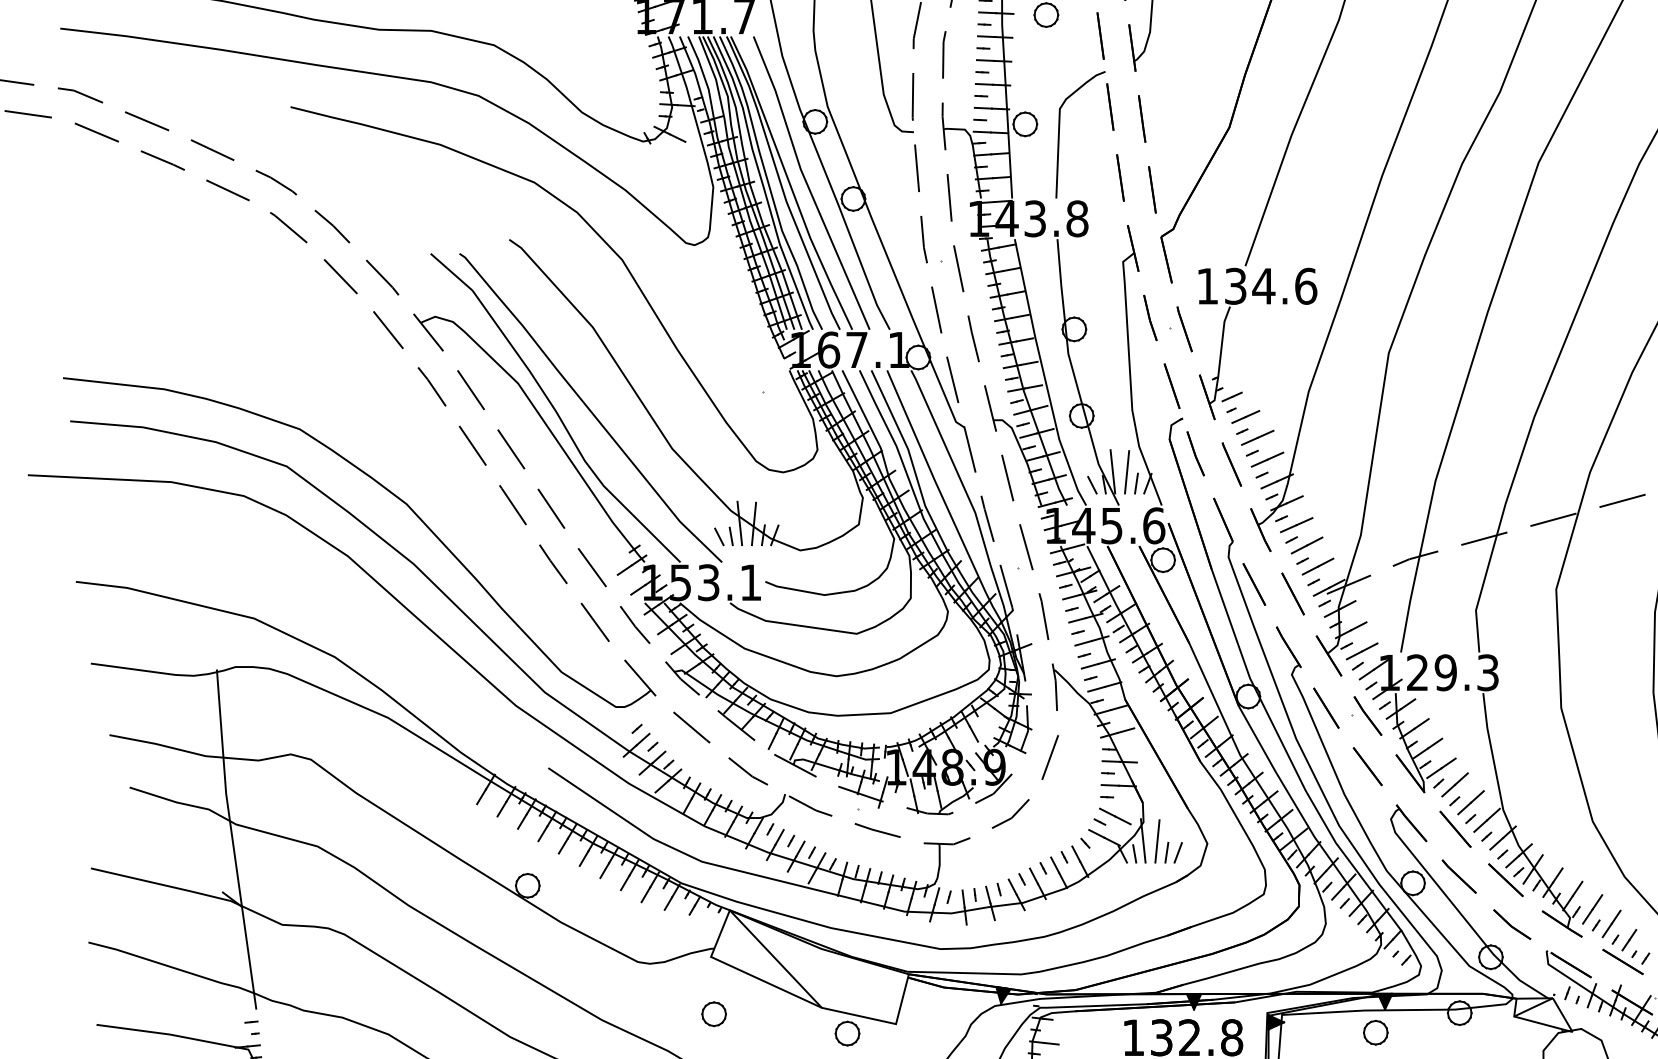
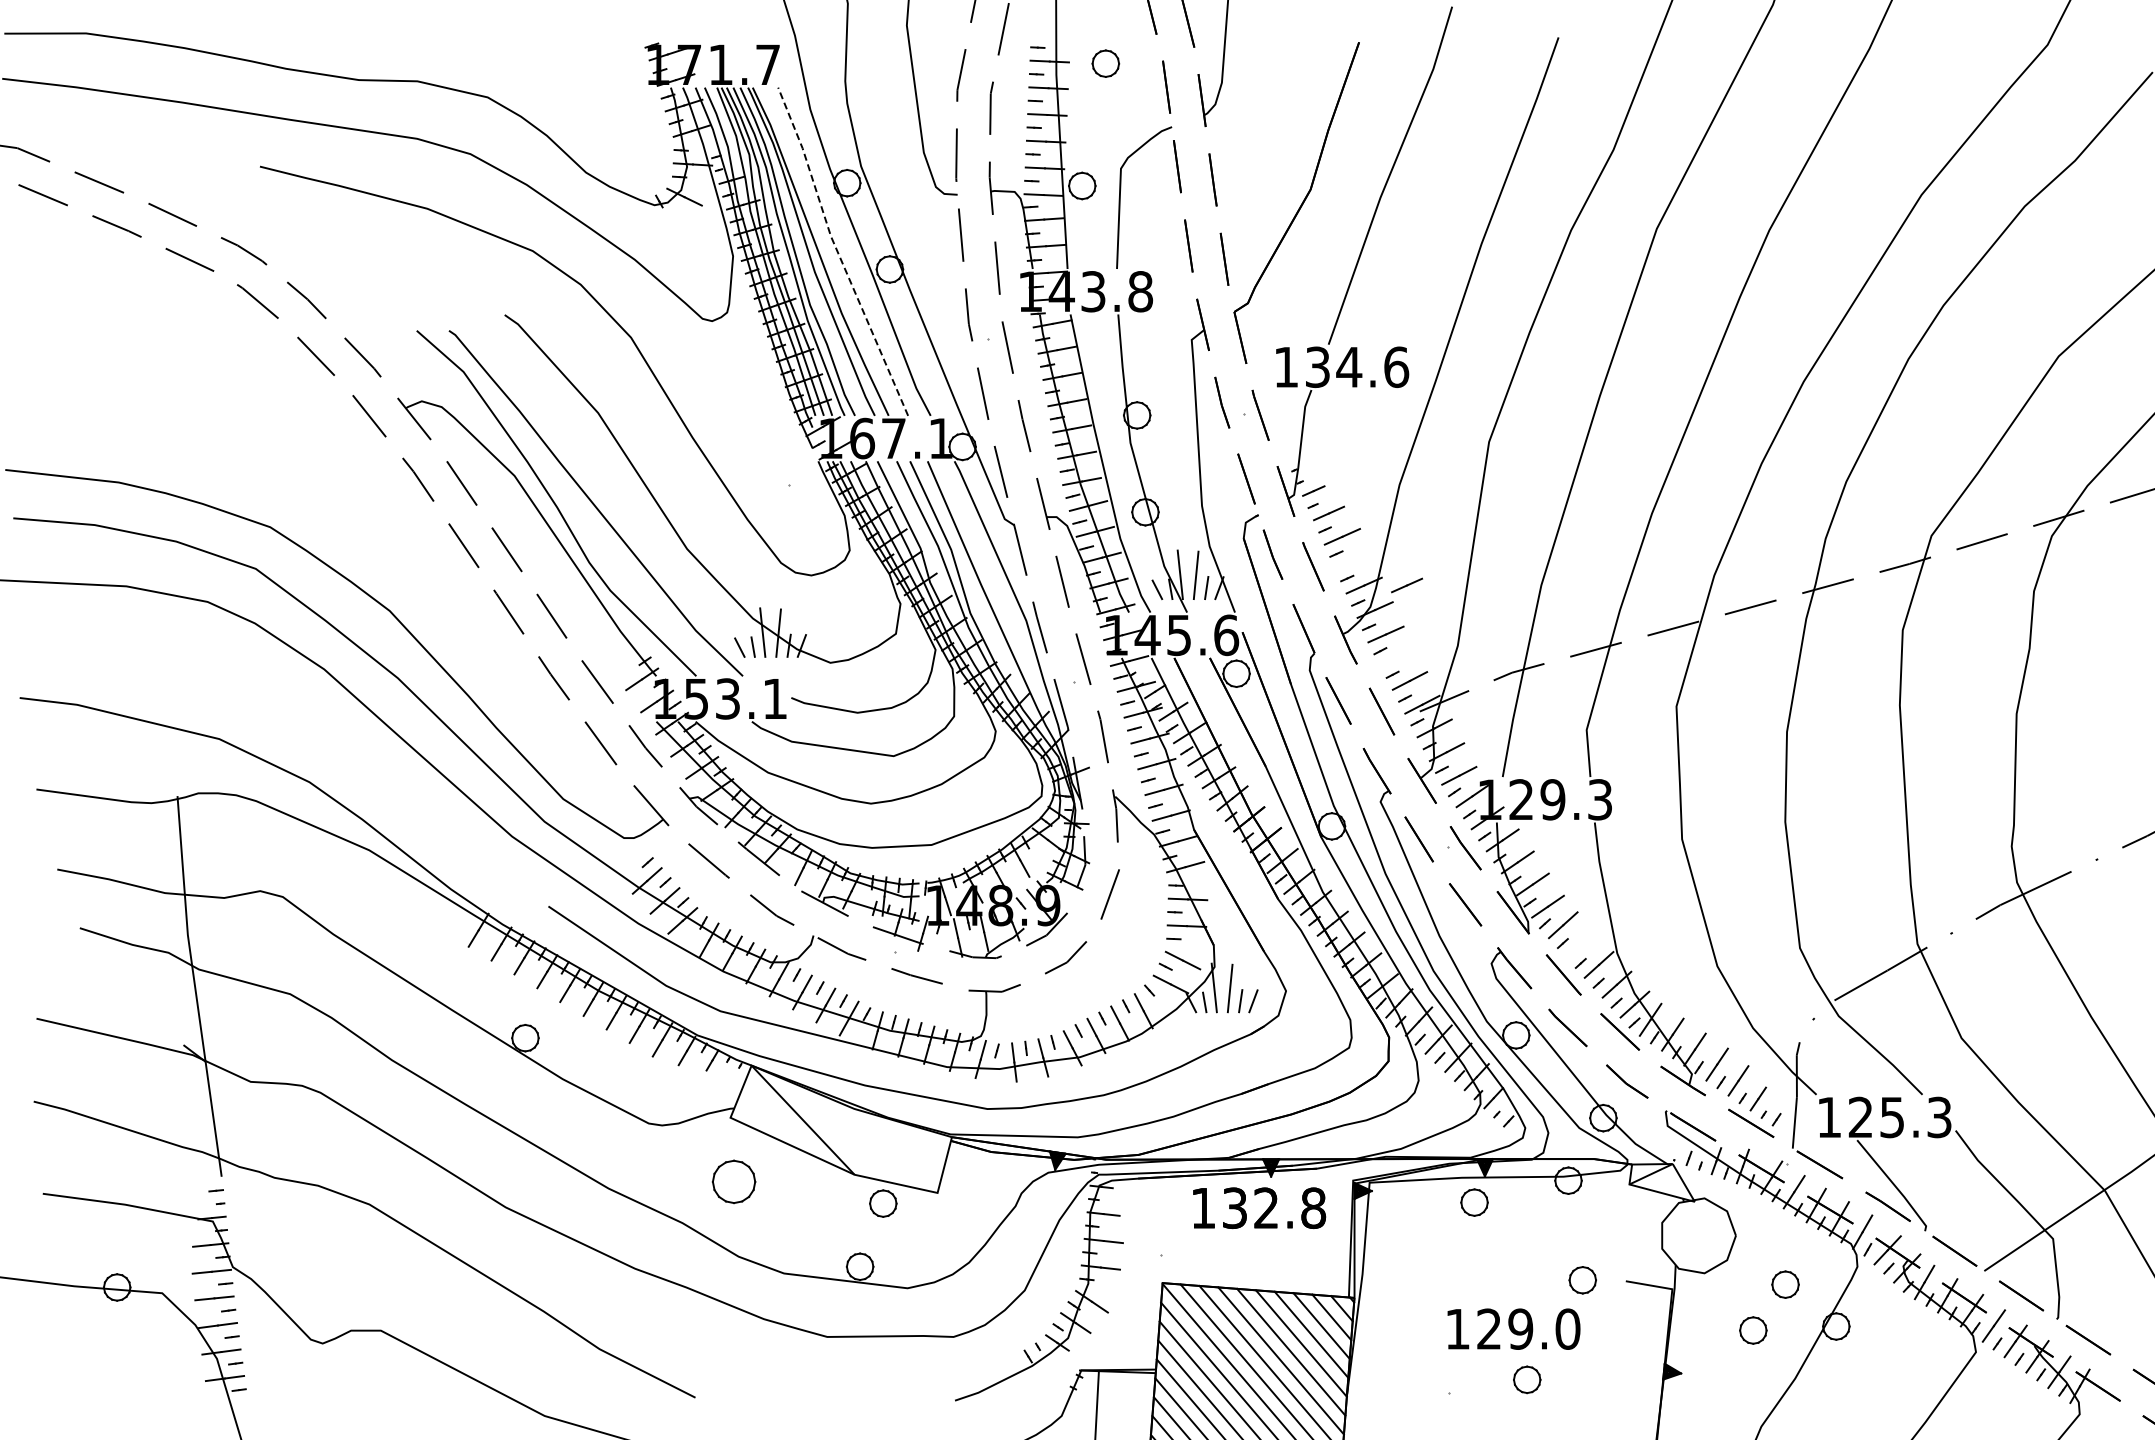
line: (806, 183) -> (837, 252), solid -> dashed
line: (1266, 459) -> (1352, 561), removed
line: (1315, 481) -> (1406, 585), added
line: (1306, 545) -> (1397, 657), removed
line: (1471, 803) -> (1581, 945), removed
part: (713, 1013) -> (733, 1181), size x1.6

